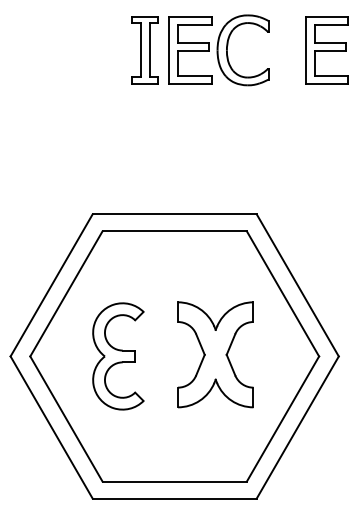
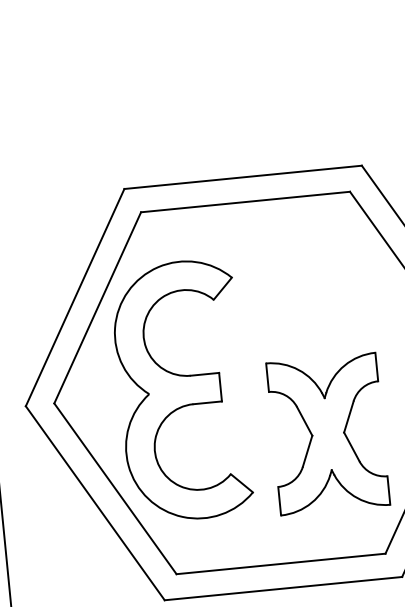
part: (215, 354) -> (327, 433), moved
part: (118, 356) -> (181, 391), size x1.67

